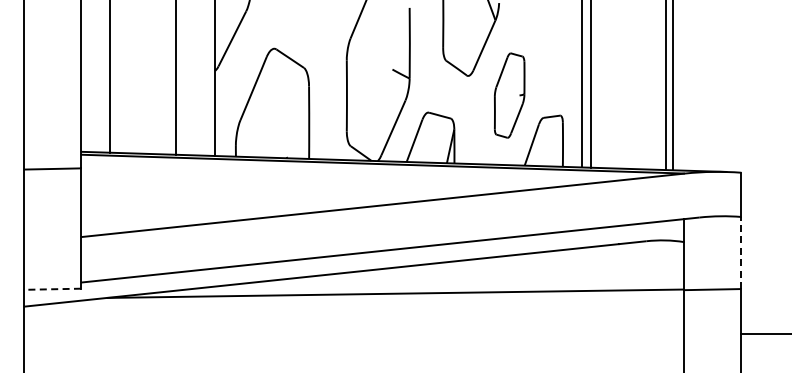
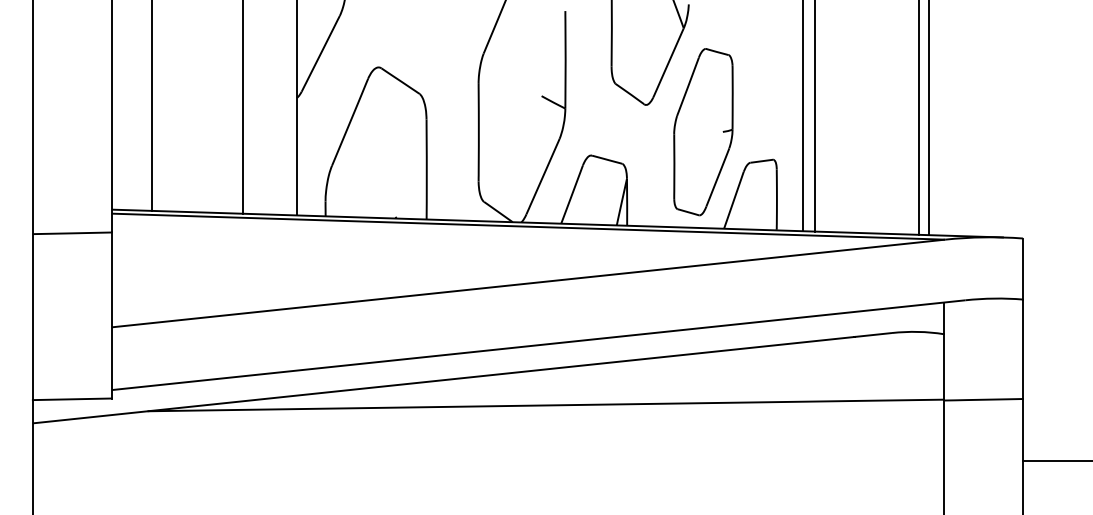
part: (509, 95) -> (703, 131), size x1.43
line: (741, 252) -> (1023, 348), dashed -> solid
line: (52, 289) -> (72, 399), dashed -> solid

